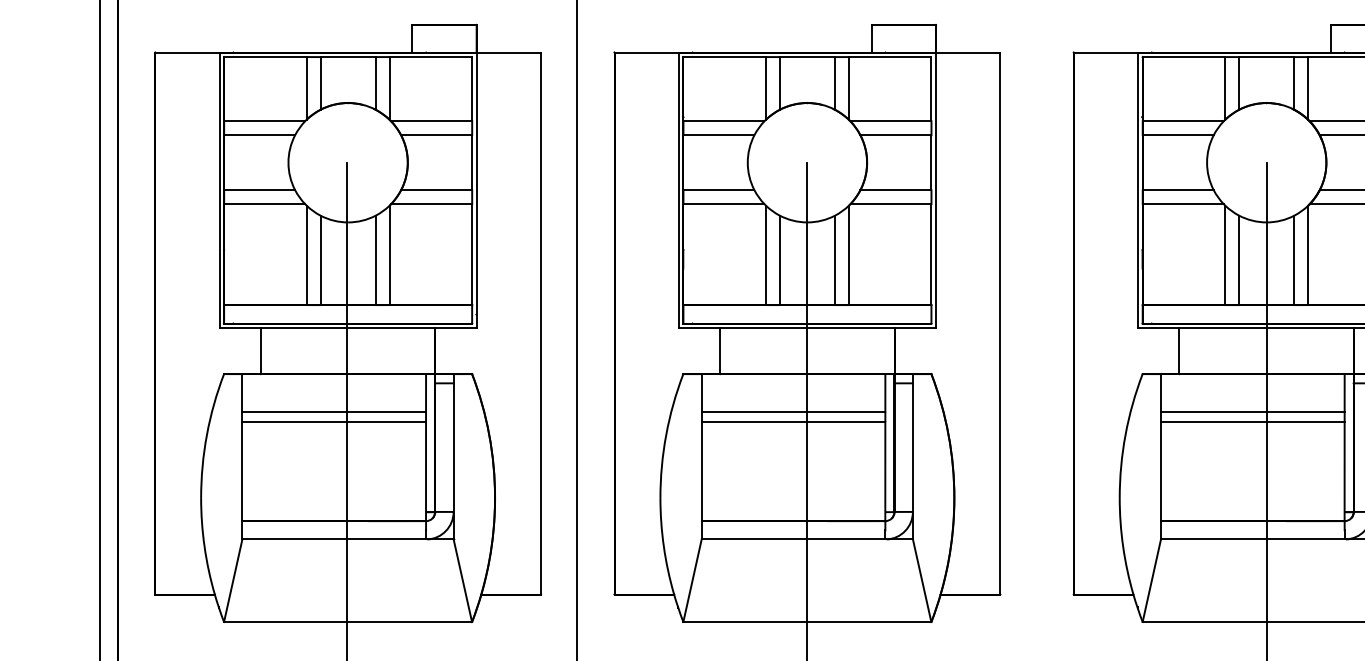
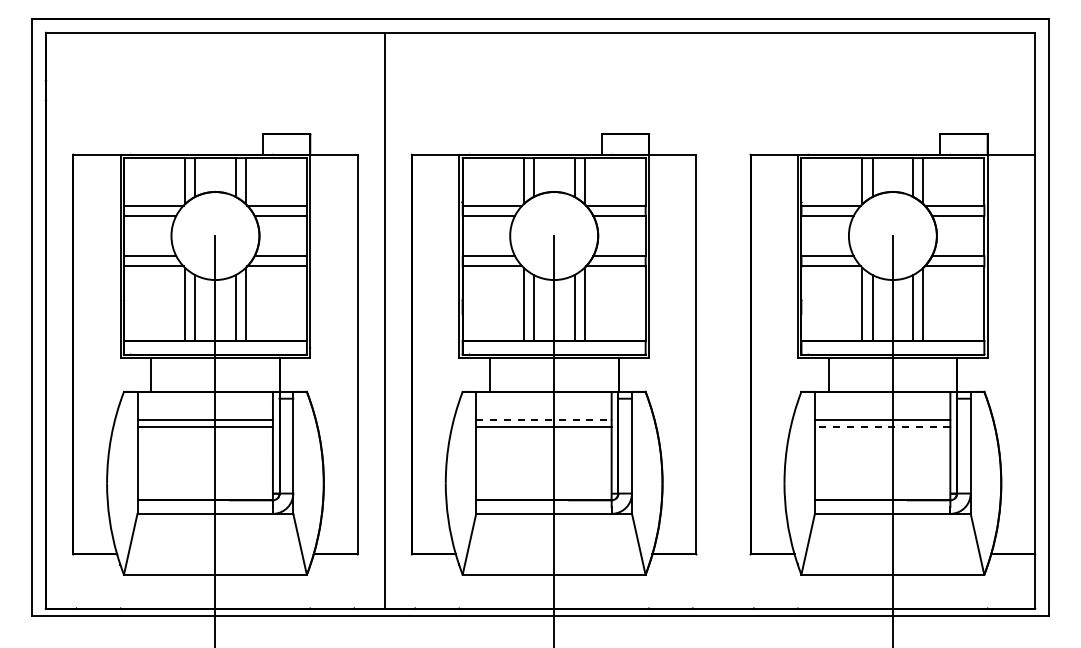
line: (792, 411) -> (543, 419), solid -> dashed
line: (1252, 422) -> (882, 427), solid -> dashed

